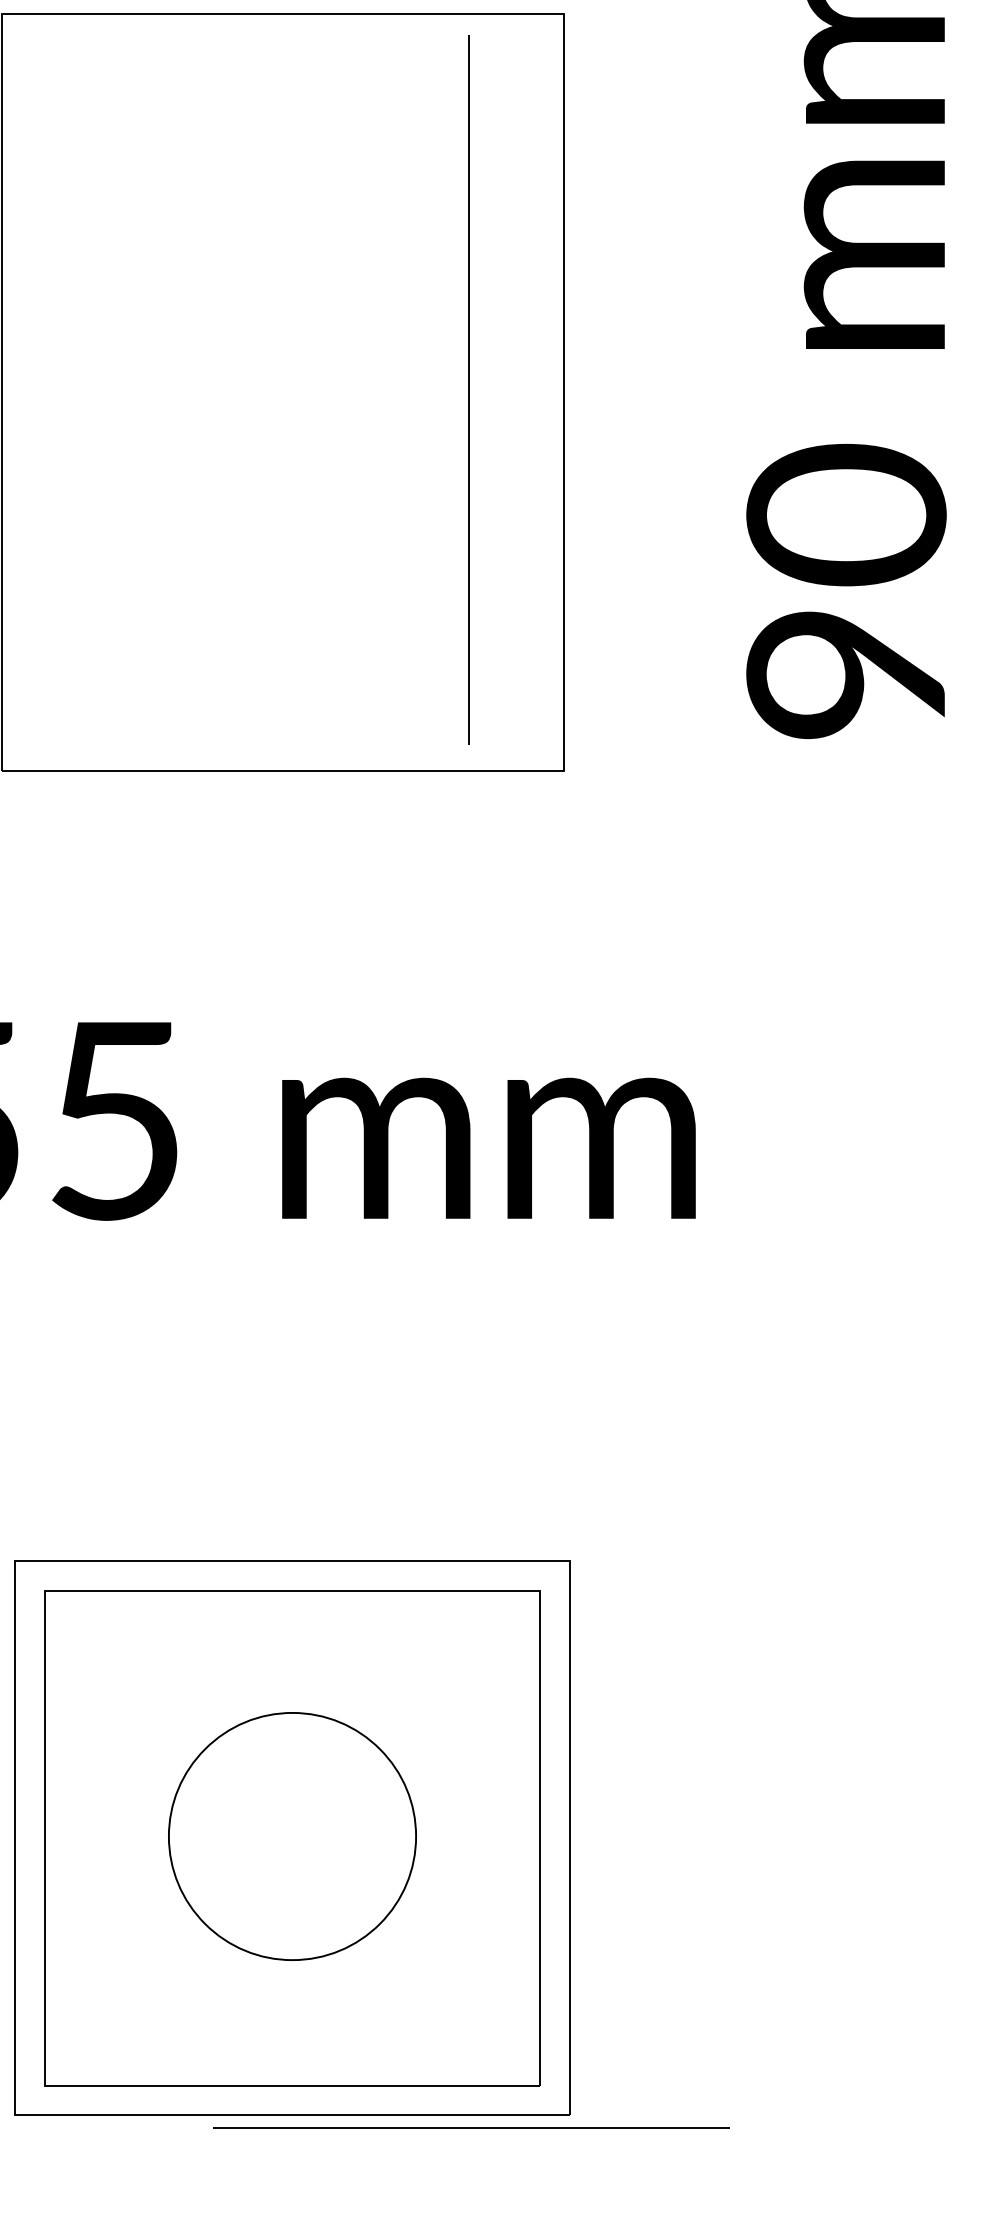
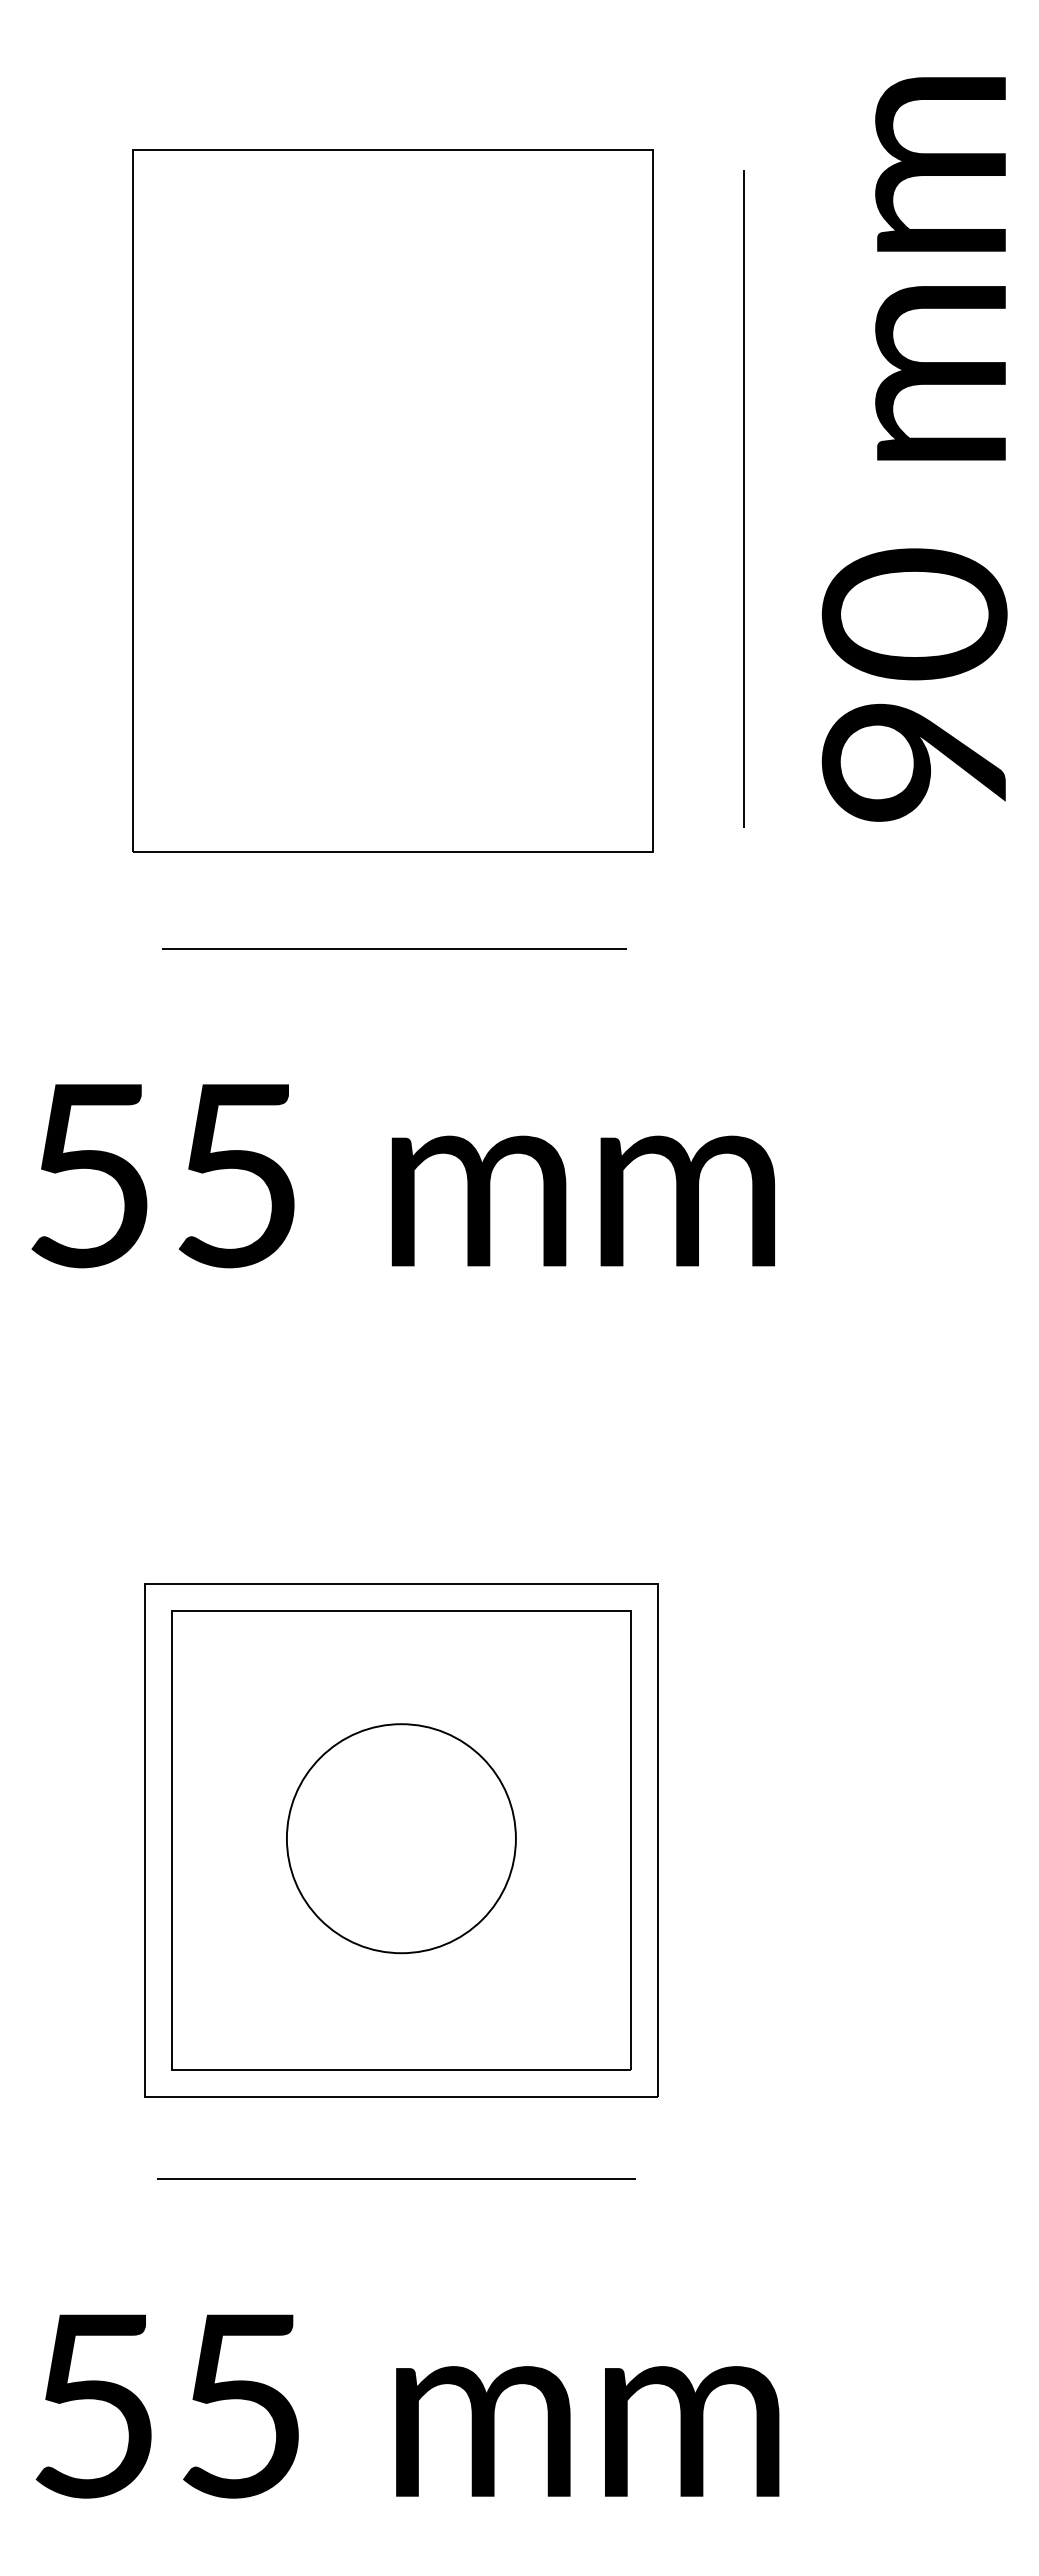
line: (468, 390) -> (743, 498), moved
line: (285, 875) -> (394, 948), added
line: (471, 2126) -> (396, 2178), moved

